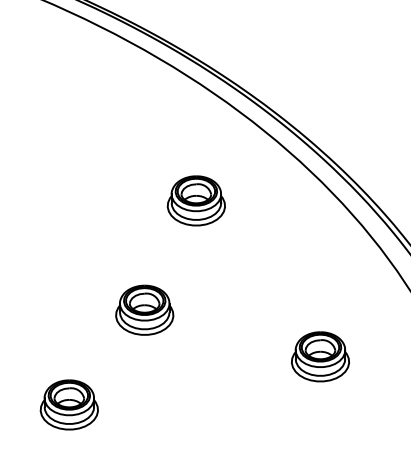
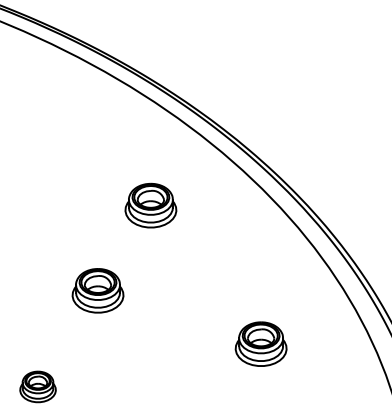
part: (144, 309) -> (97, 290), moved
part: (68, 404) -> (37, 386), size x0.7

